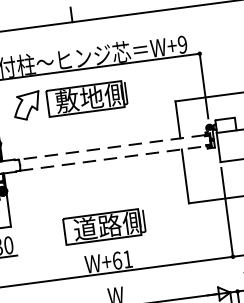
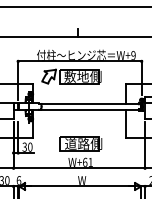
line: (110, 147) -> (89, 103), dashed -> solid
line: (112, 158) -> (89, 109), dashed -> solid

